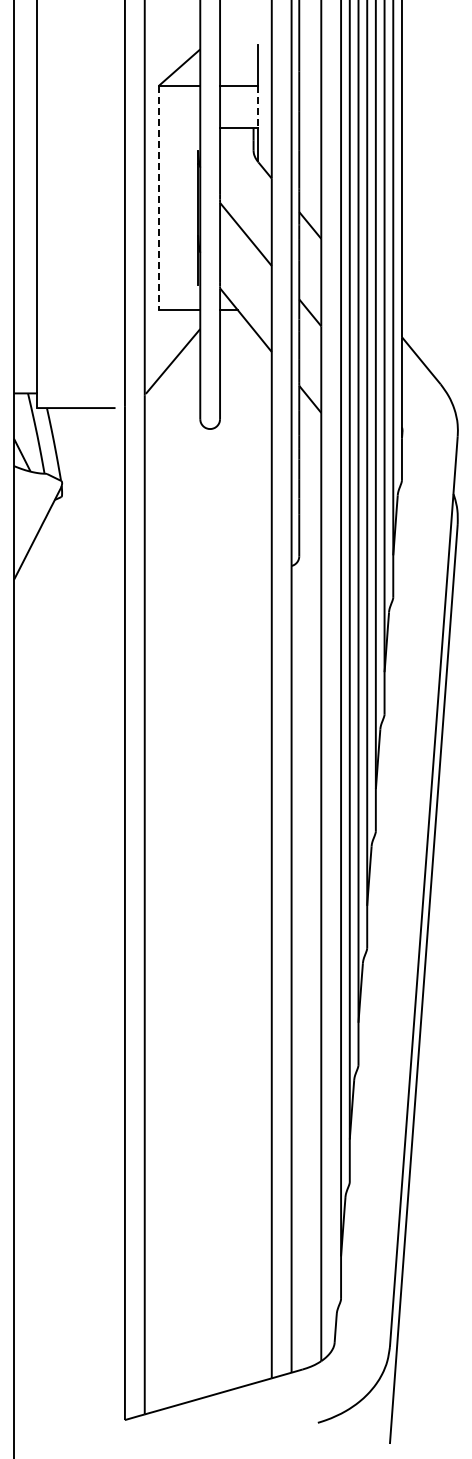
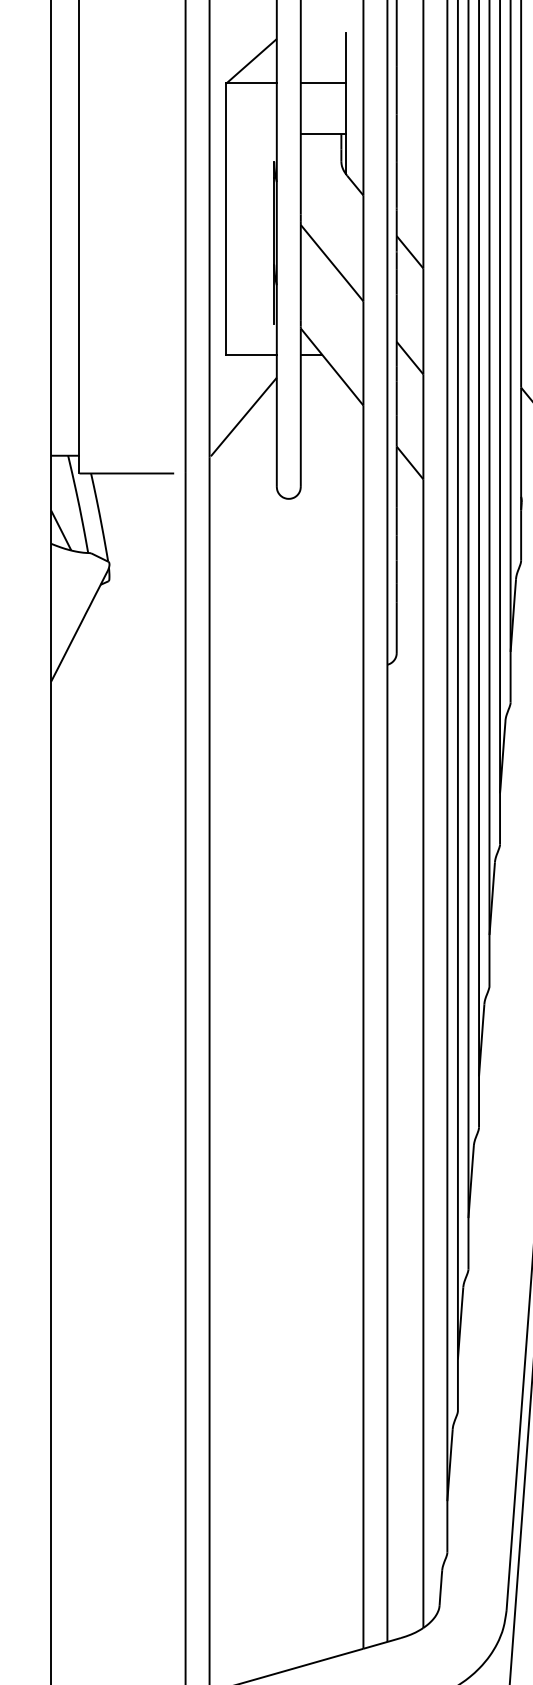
line: (257, 107) -> (346, 109), dashed -> solid
line: (158, 198) -> (226, 219), dashed -> solid

